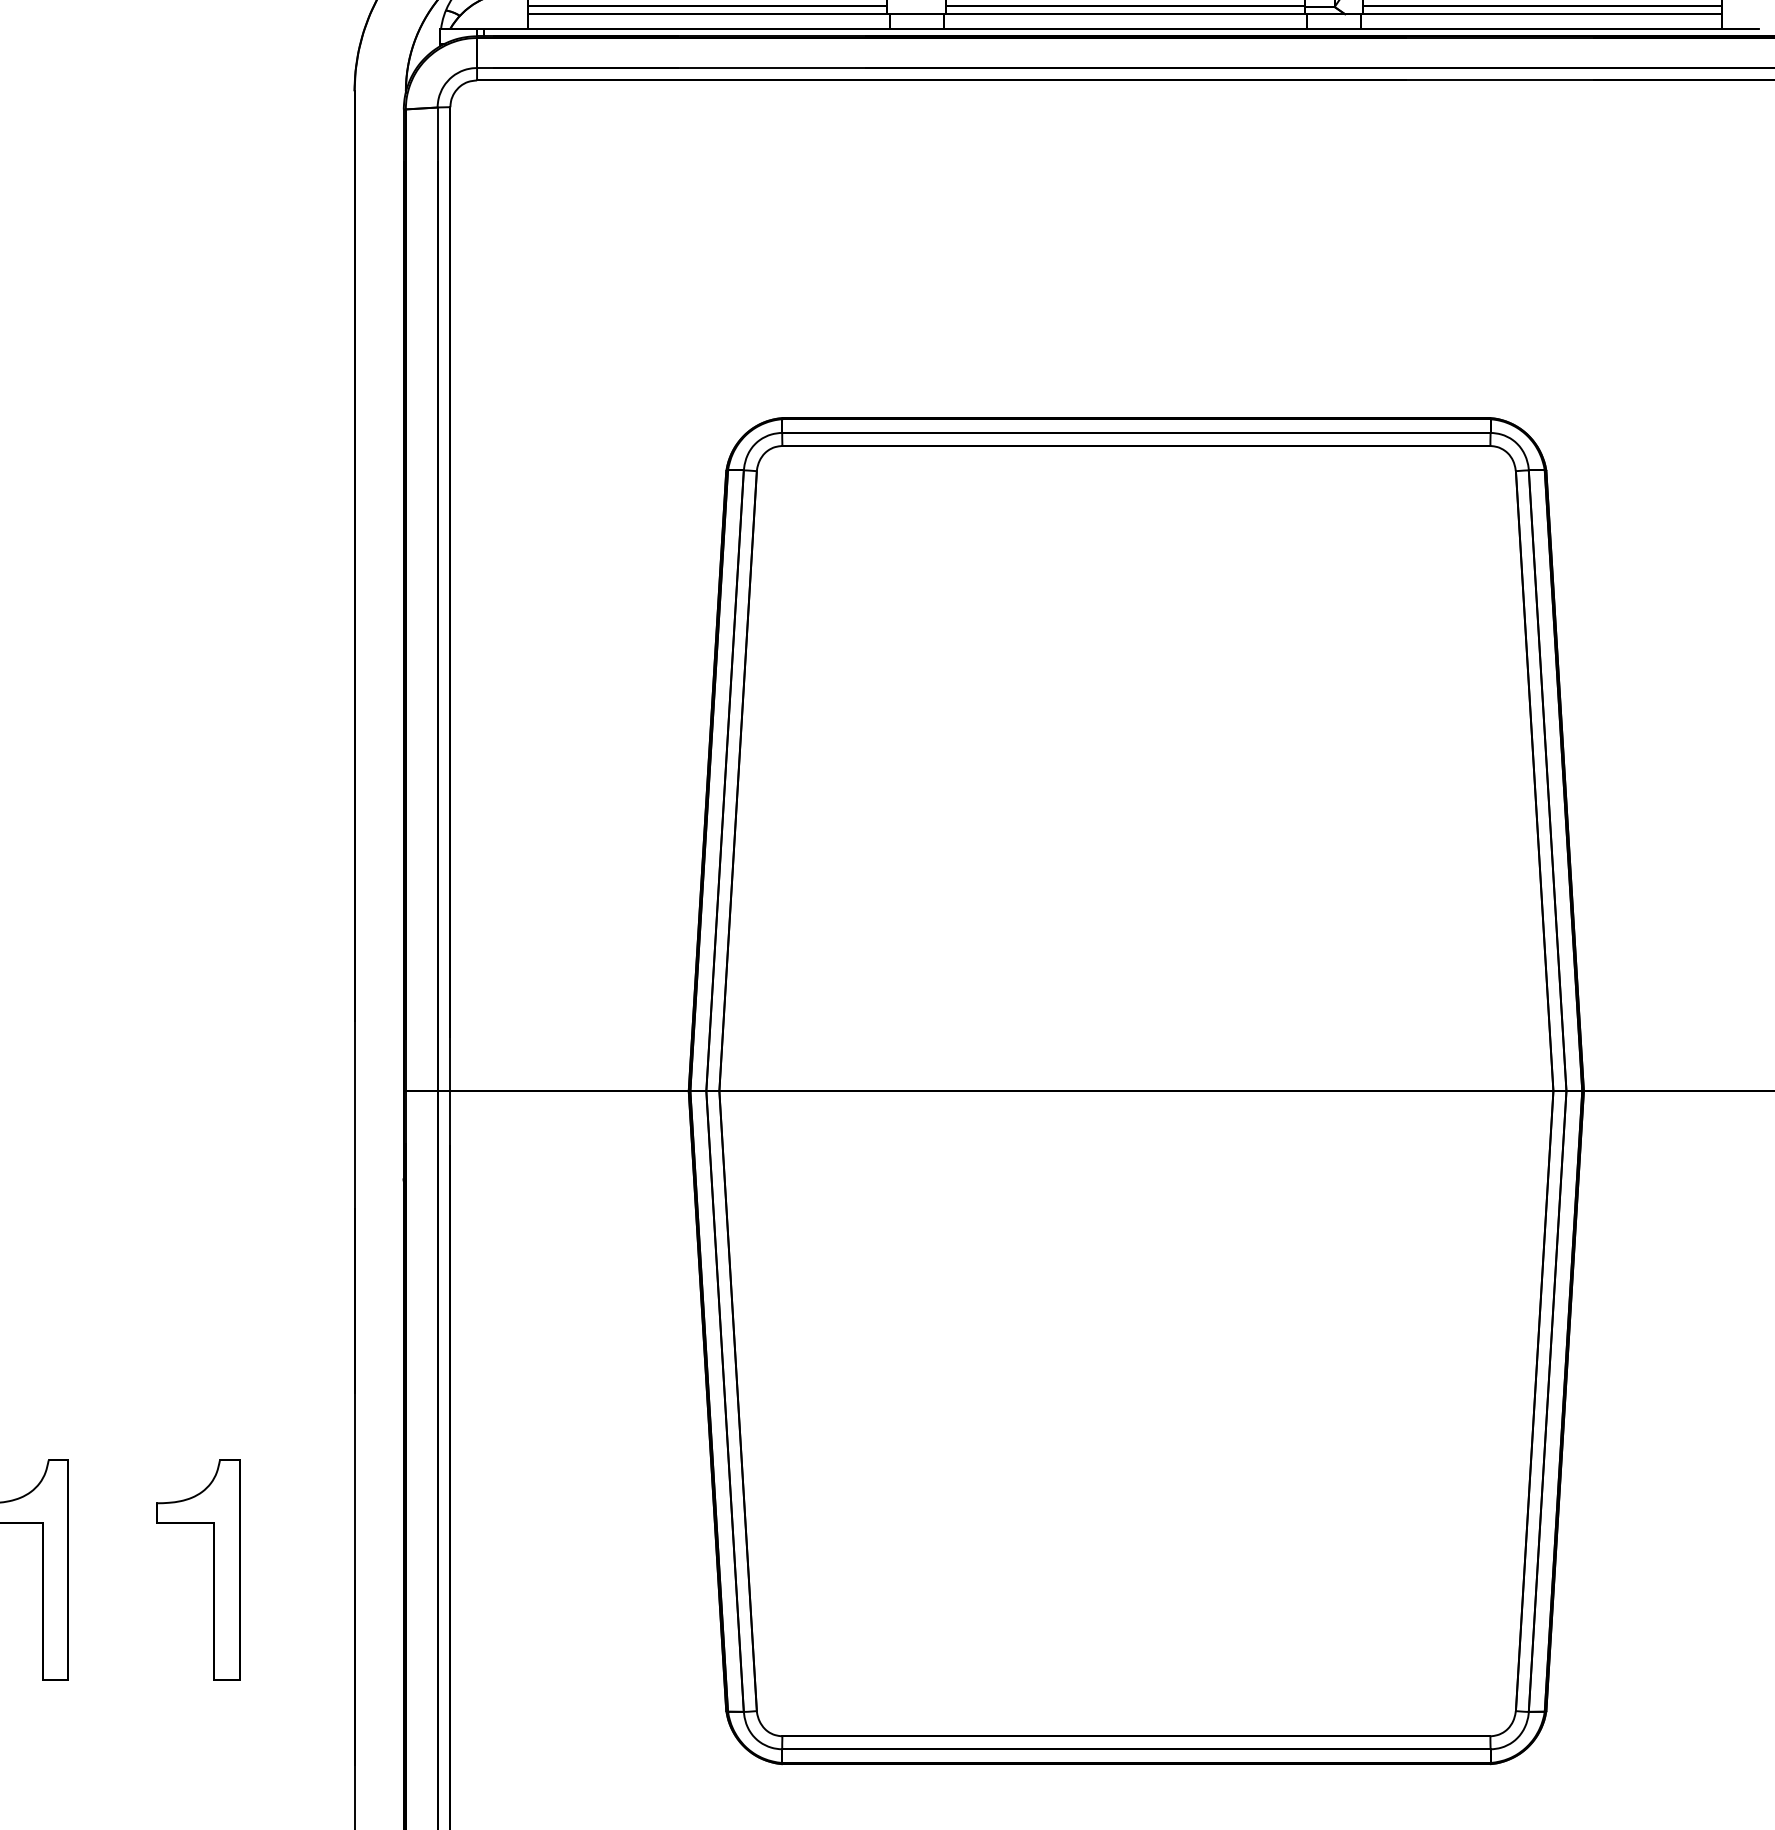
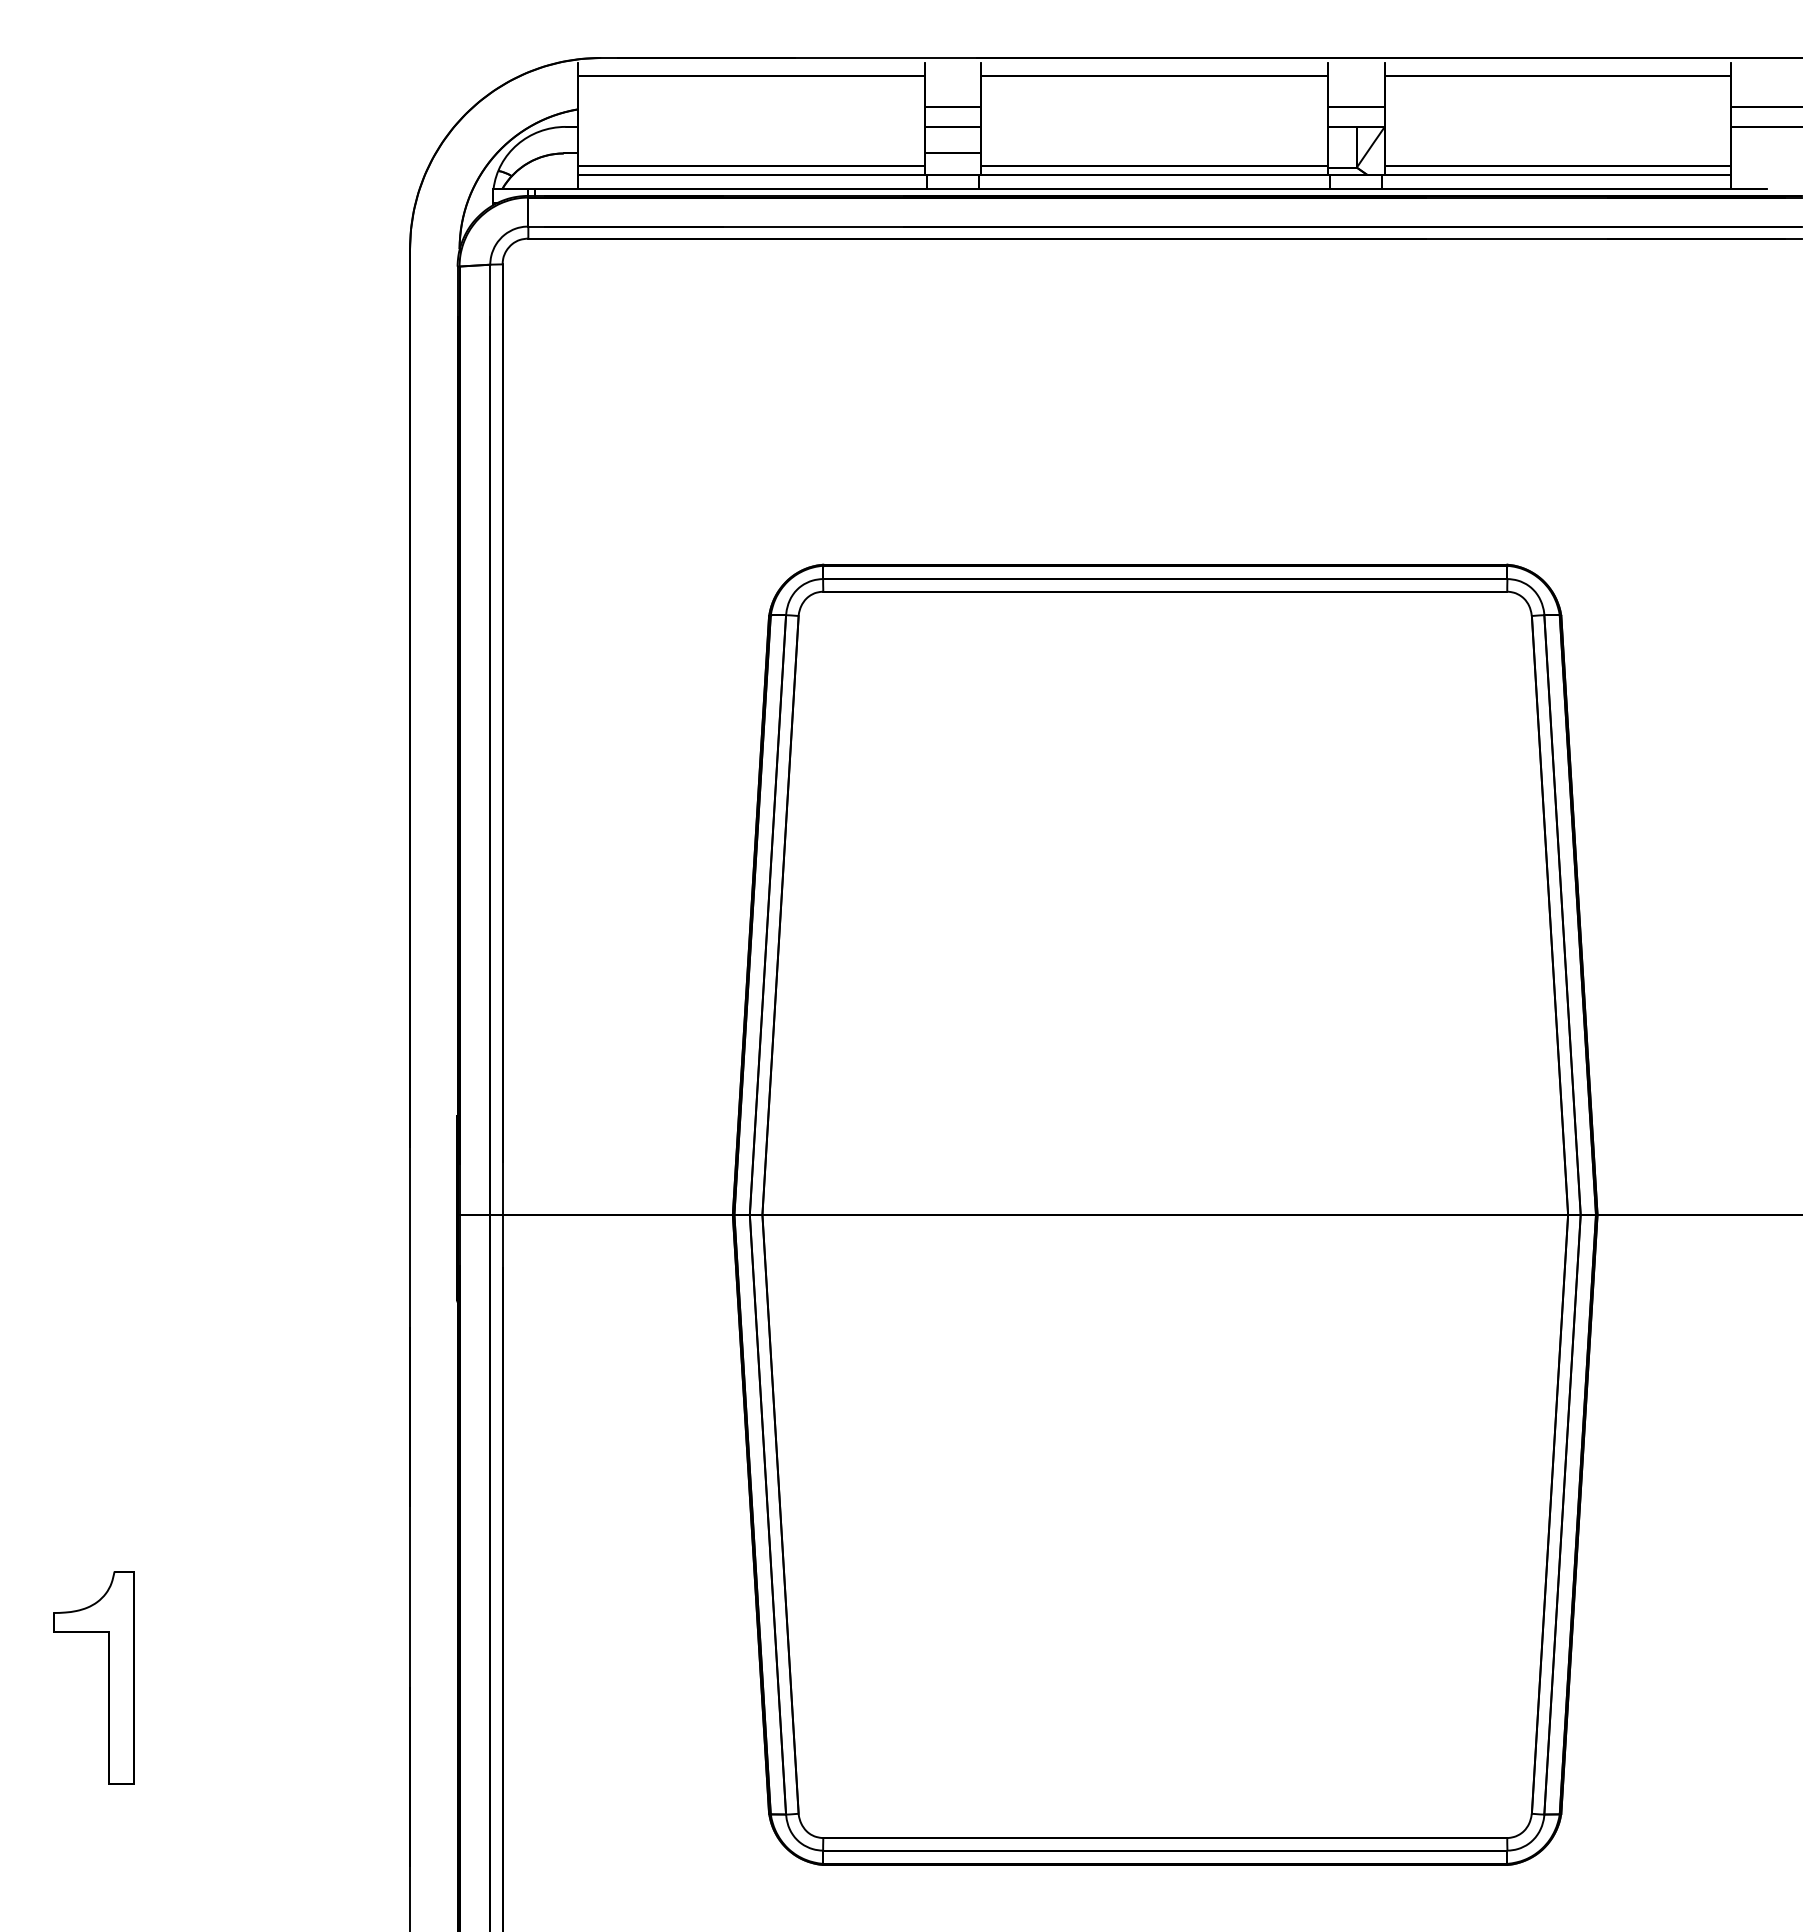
part: (213, 1570) -> (273, 1677), removed

